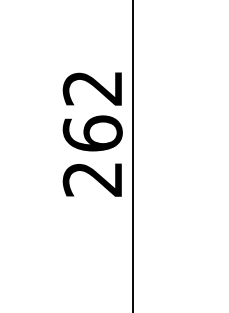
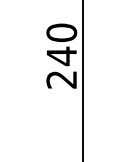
text: (92, 110) -> (61, 44), 262 -> 240

